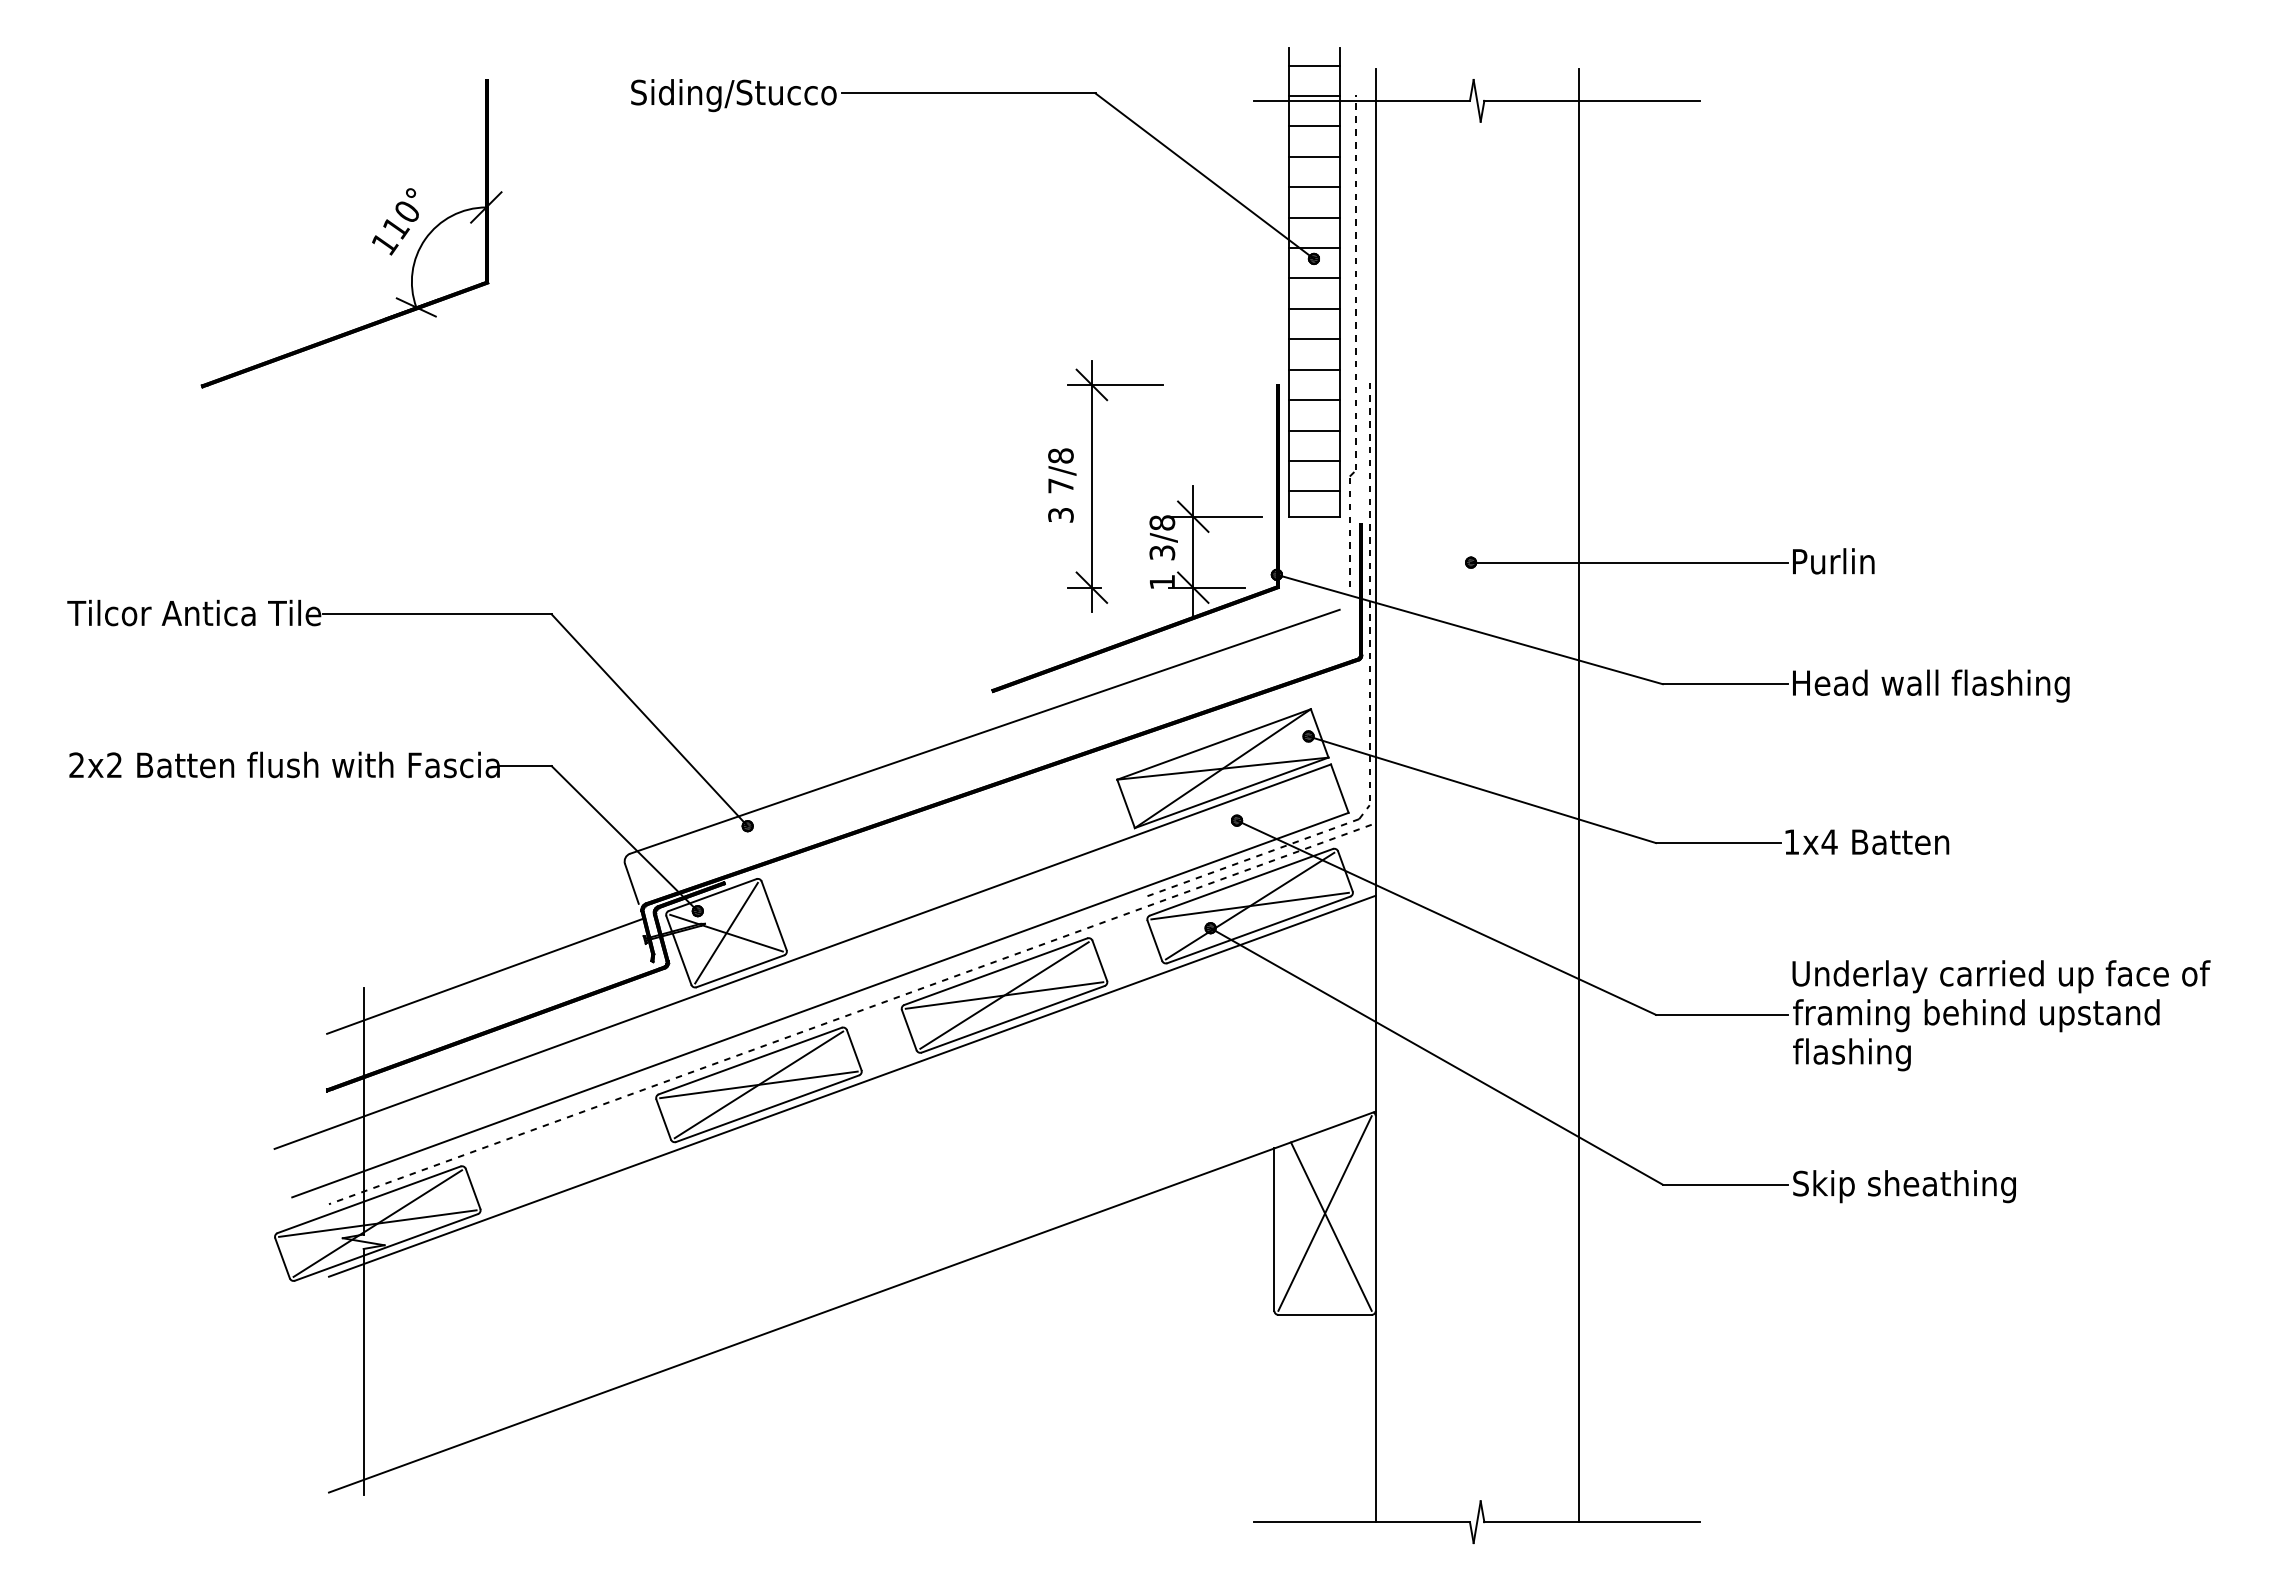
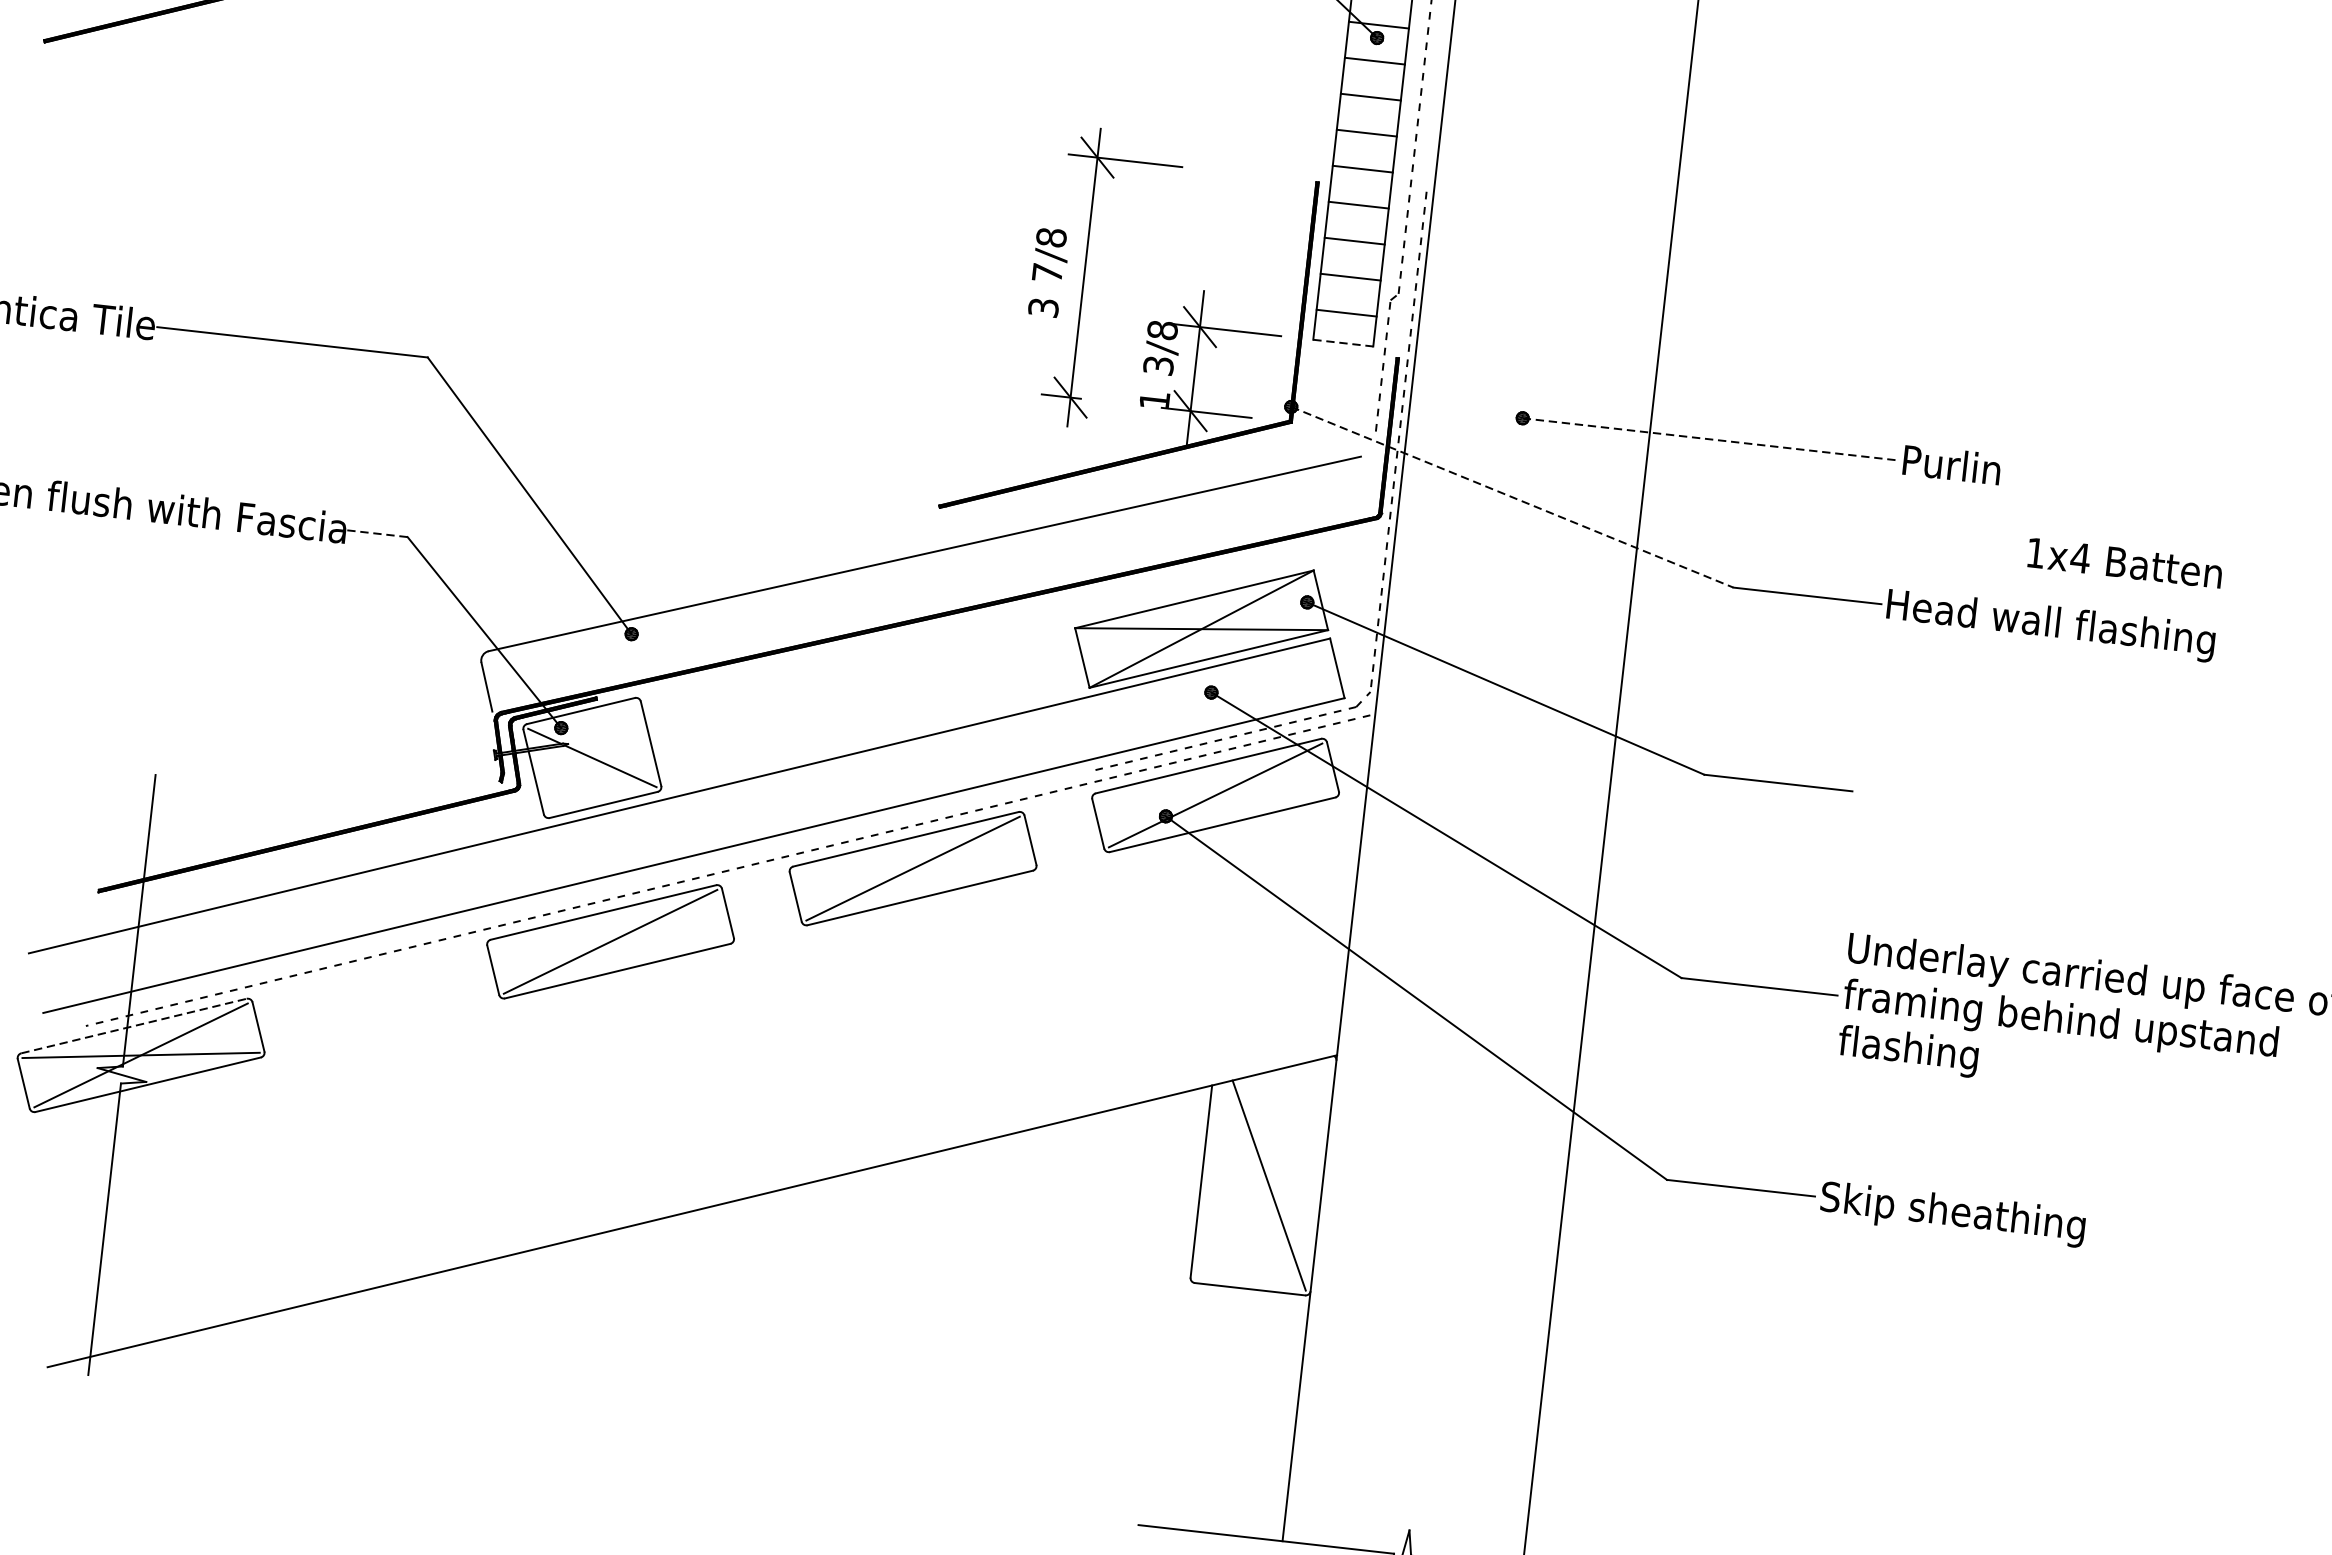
line: (1314, 516) -> (1343, 342), solid -> dashed
line: (1629, 562) -> (1710, 439), solid -> dashed
line: (1469, 629) -> (1511, 497), solid -> dashed
line: (524, 766) -> (375, 533), solid -> dashed
text: (1867, 841) -> (2125, 562), moved
line: (1249, 905) -> (1214, 794), removed
line: (726, 932) -> (592, 757), removed
line: (485, 975) -> (301, 776), removed
line: (1004, 995) -> (913, 868), removed
line: (758, 1084) -> (610, 941), removed
line: (851, 1085) -> (720, 954), removed
line: (369, 1199) -> (134, 1025), solid -> dashed
line: (1324, 1213) -> (1262, 1169), removed

